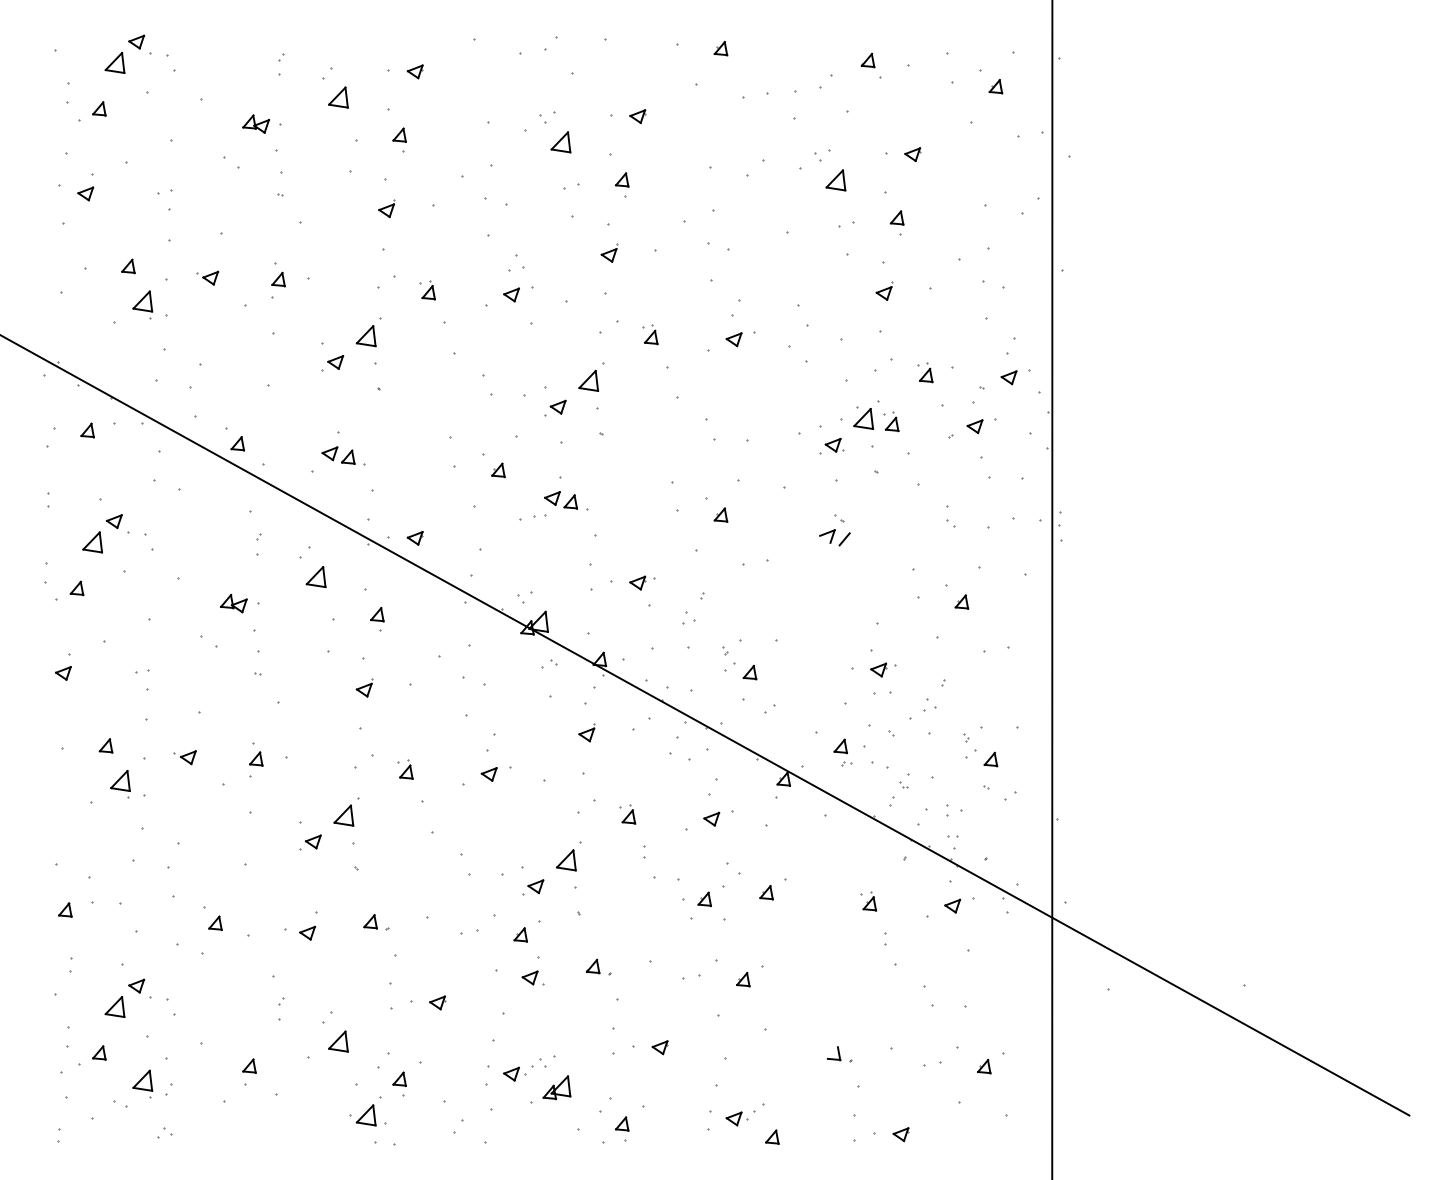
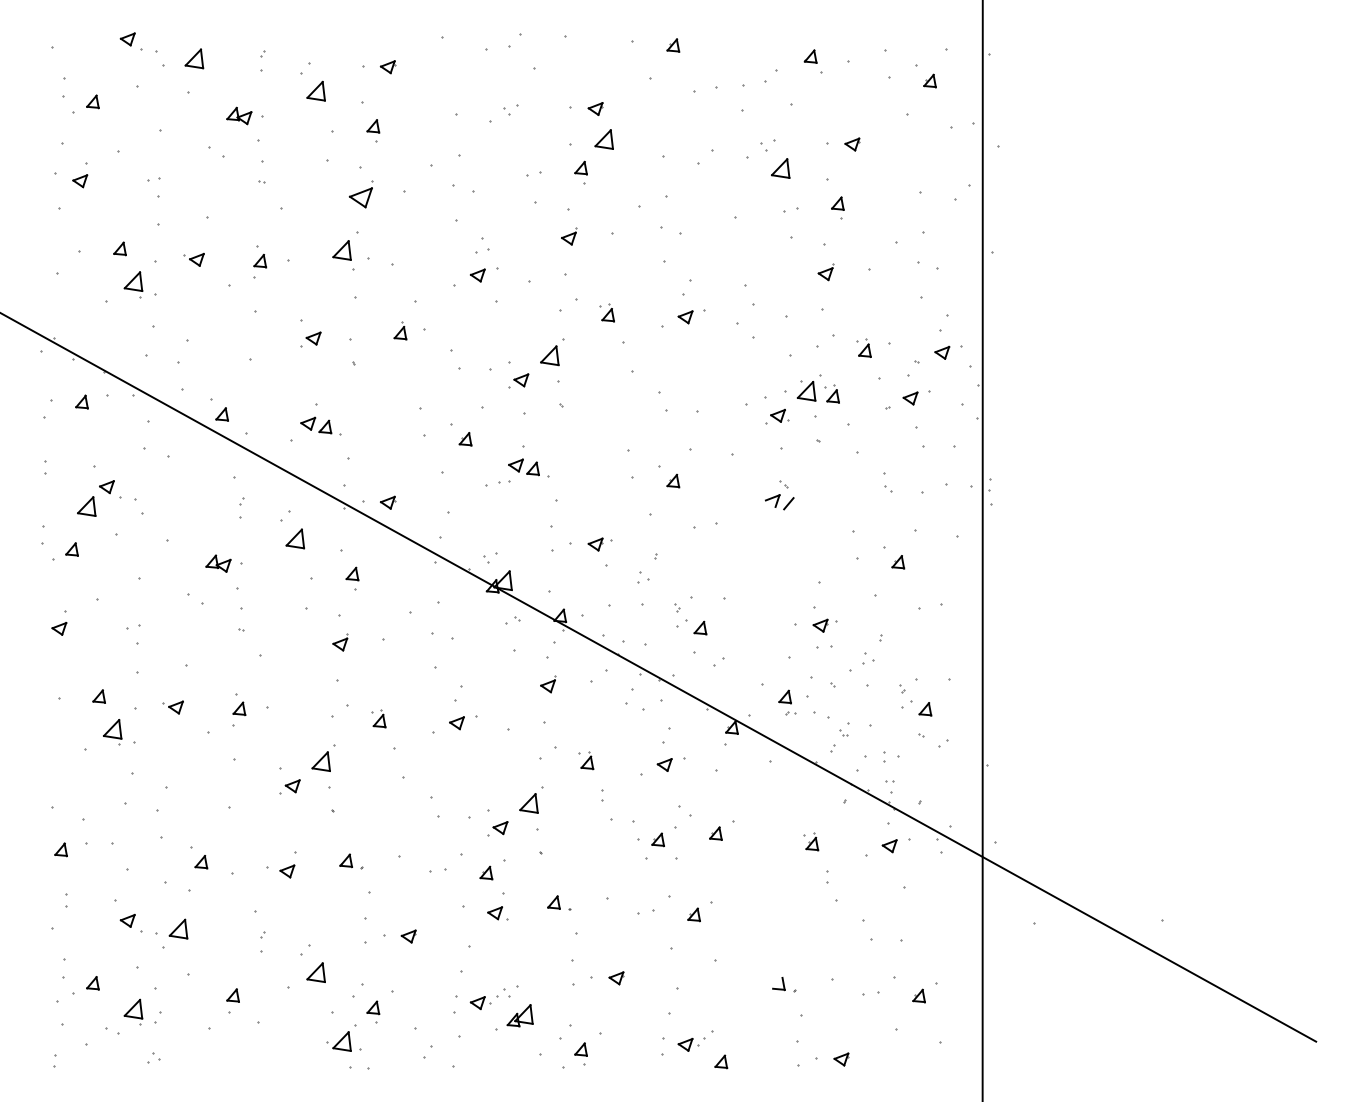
part: (114, 62) -> (193, 58), moved
part: (560, 142) -> (603, 139), moved
part: (386, 208) -> (361, 194), size x1.6
part: (428, 290) -> (400, 331), moved
part: (365, 336) -> (341, 250), moved
part: (114, 1006) -> (178, 928), moved

